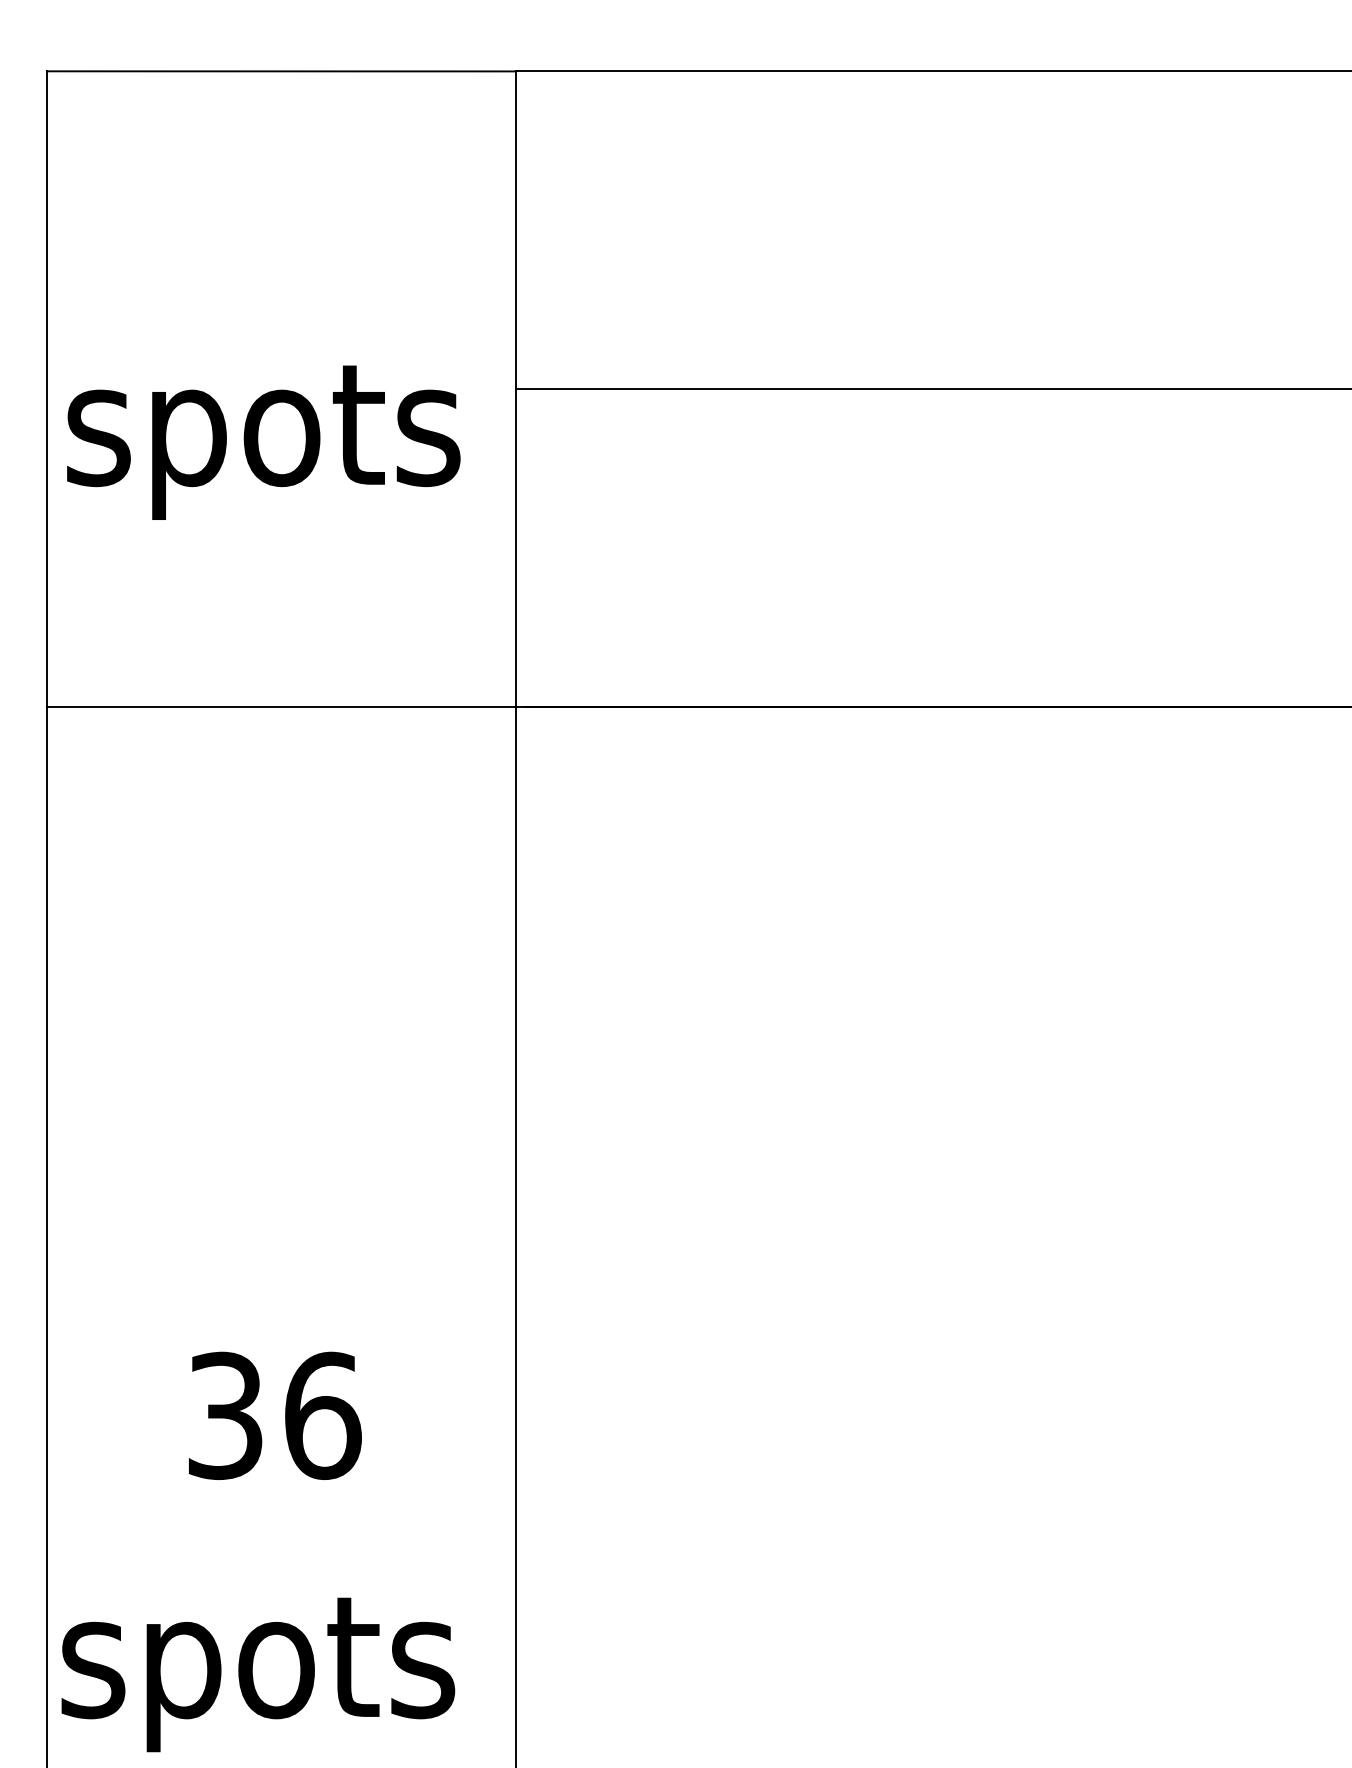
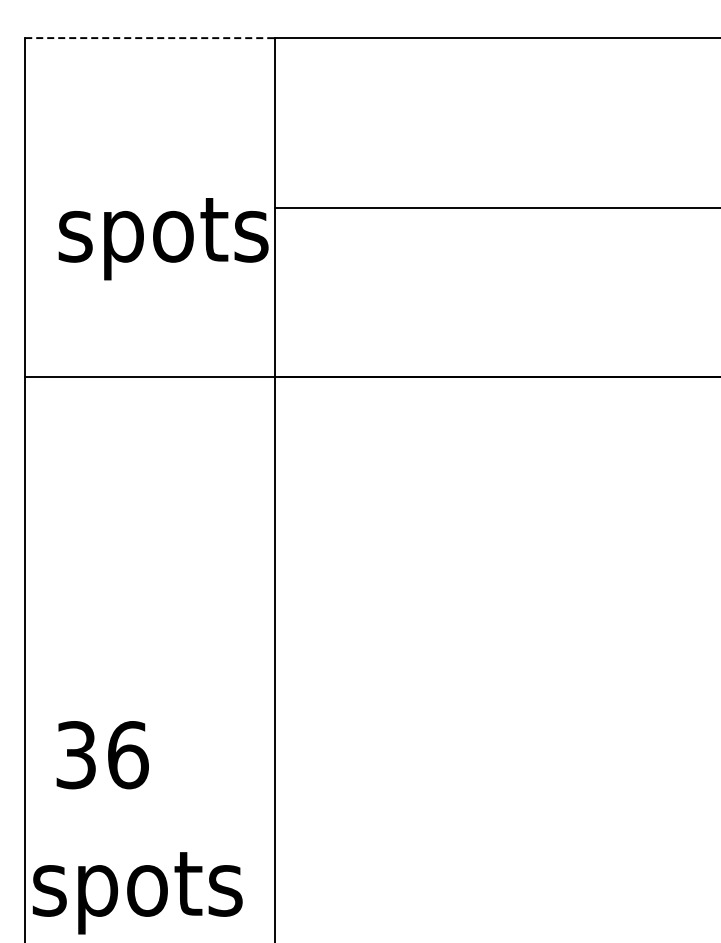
line: (282, 72) -> (150, 38), solid -> dashed
text: (263, 443) -> (163, 239), moved
text: (274, 1416) -> (102, 755), moved

